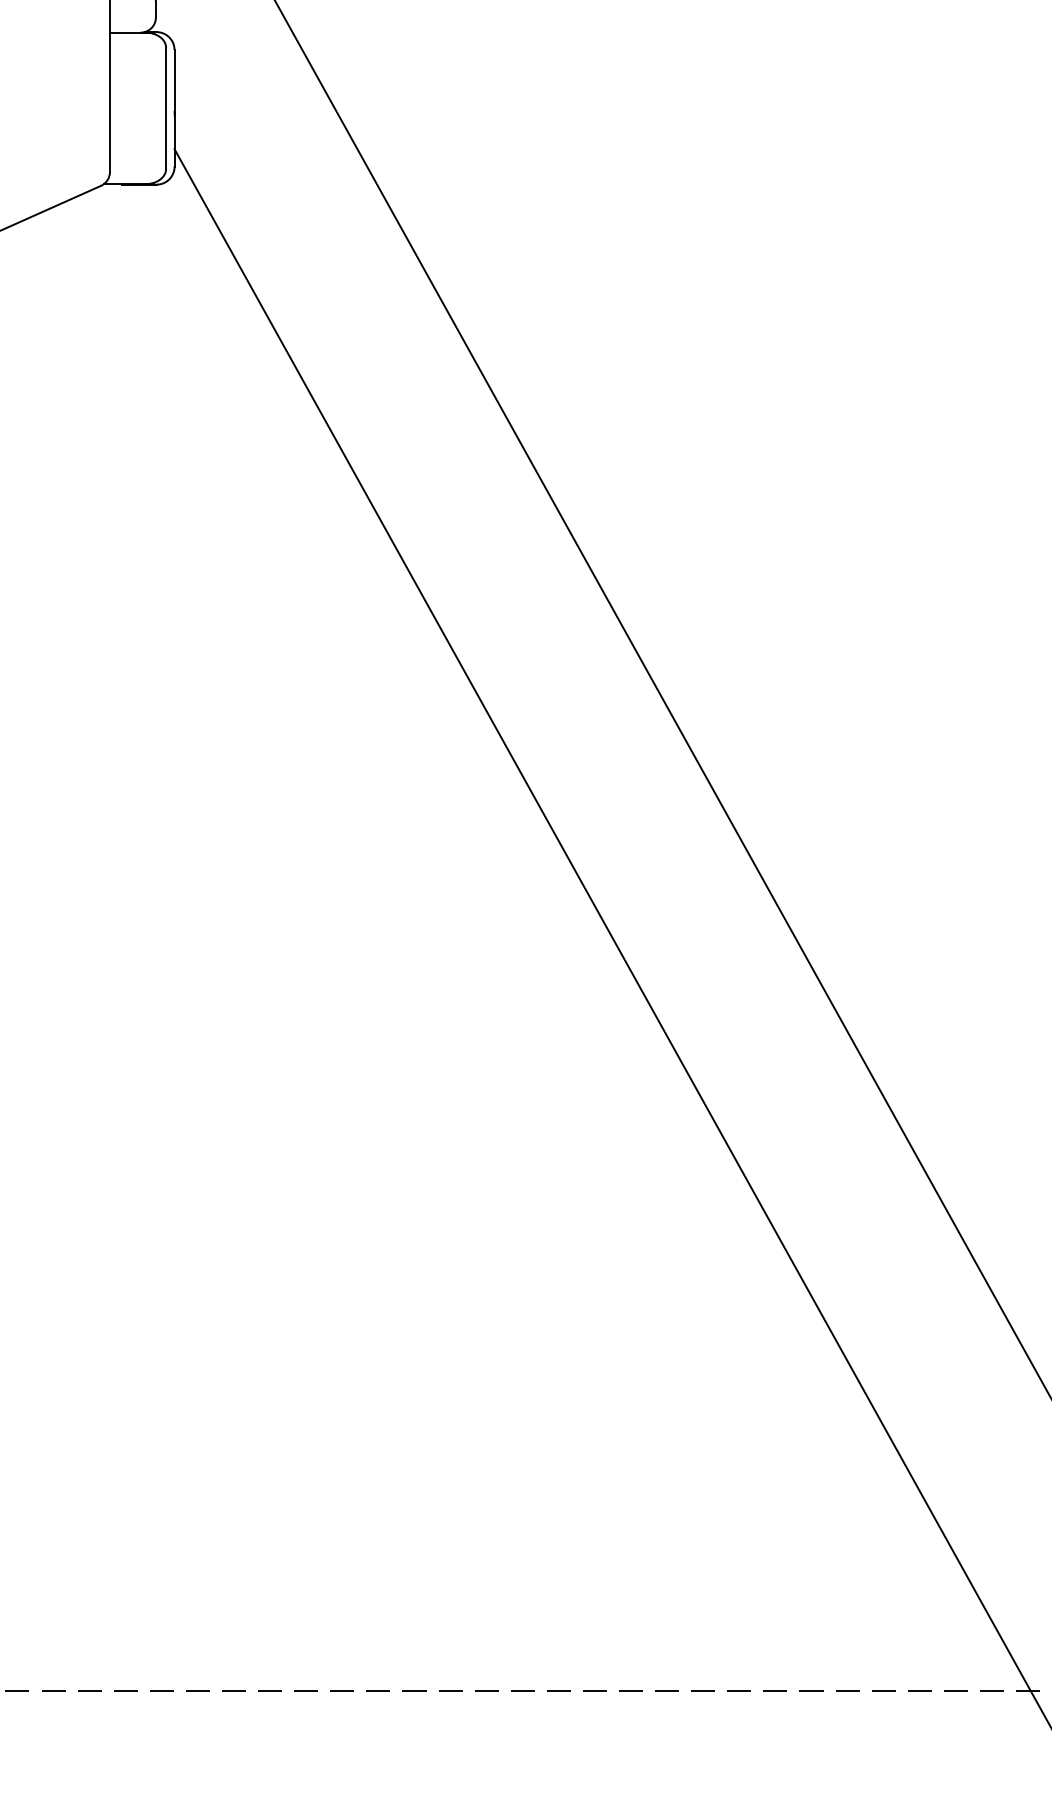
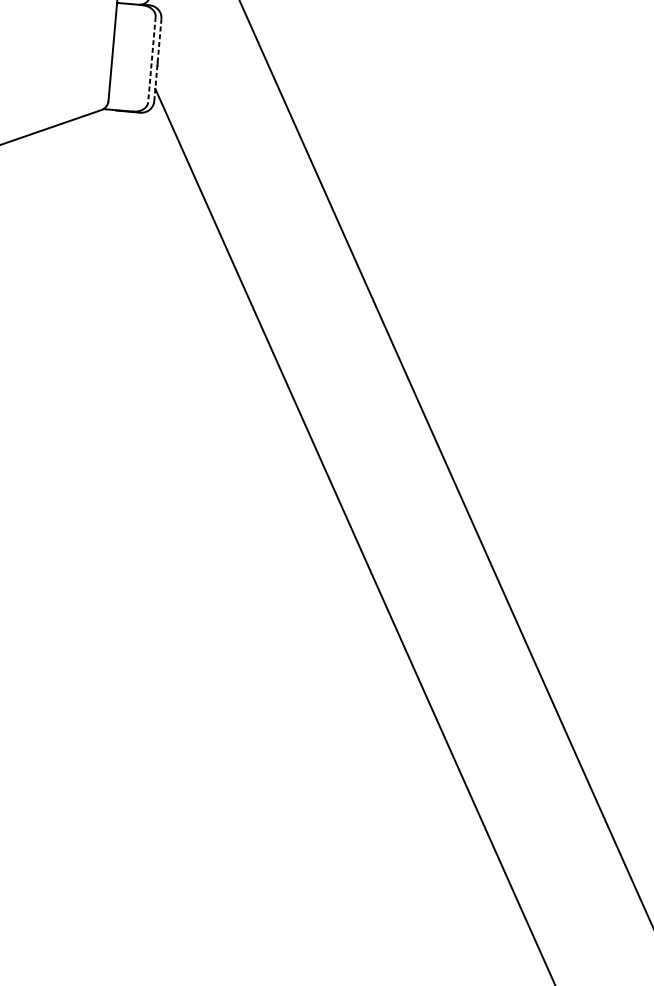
line: (174, 107) -> (157, 59), solid -> dashed
line: (166, 108) -> (152, 59), solid -> dashed

